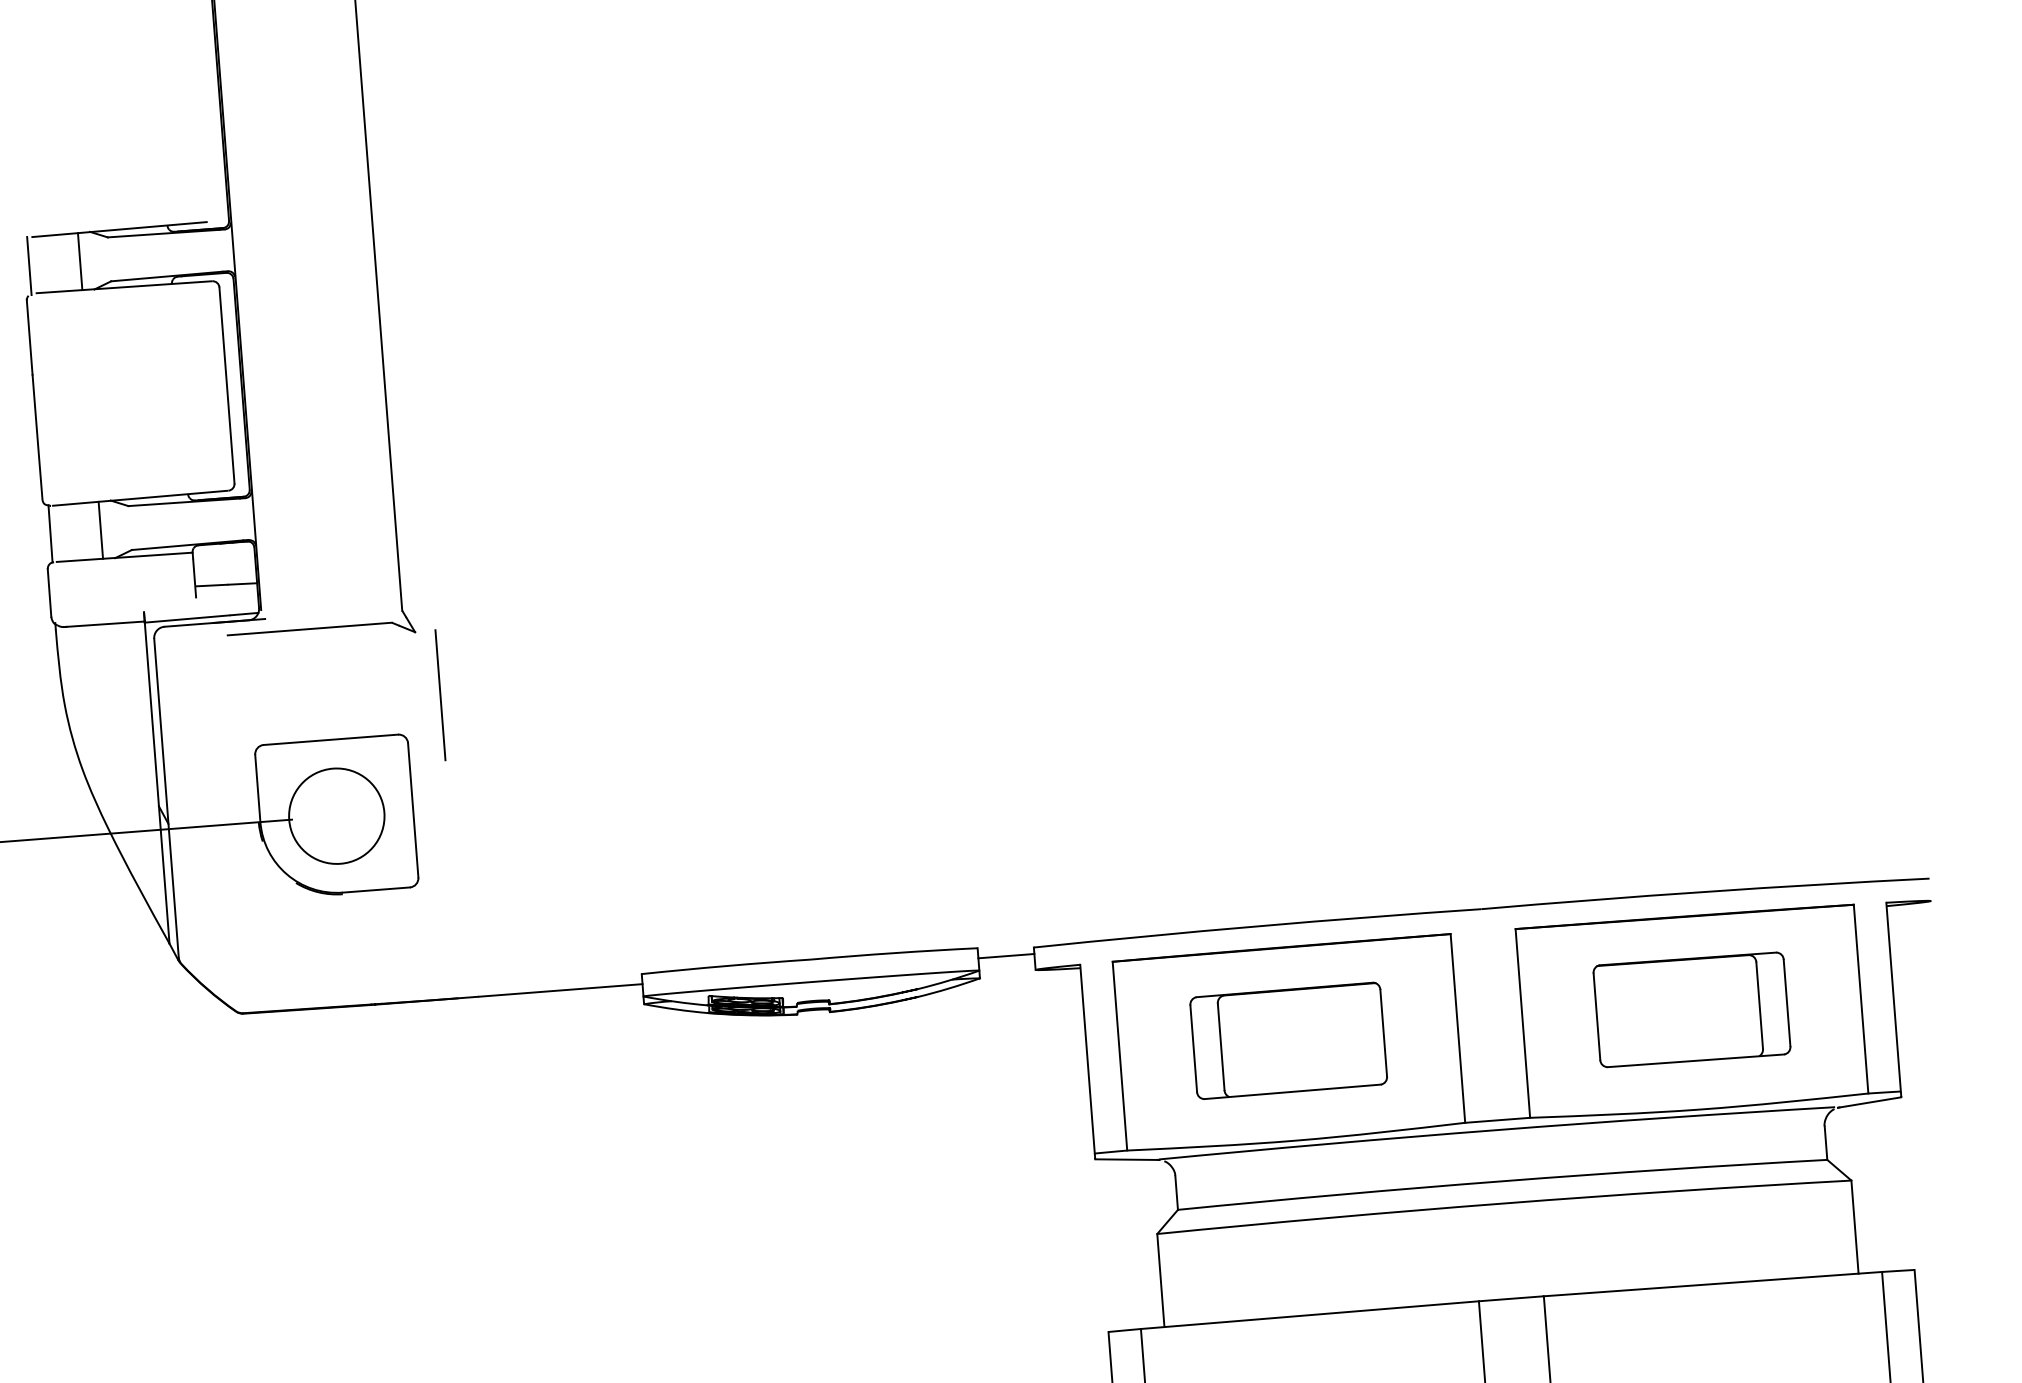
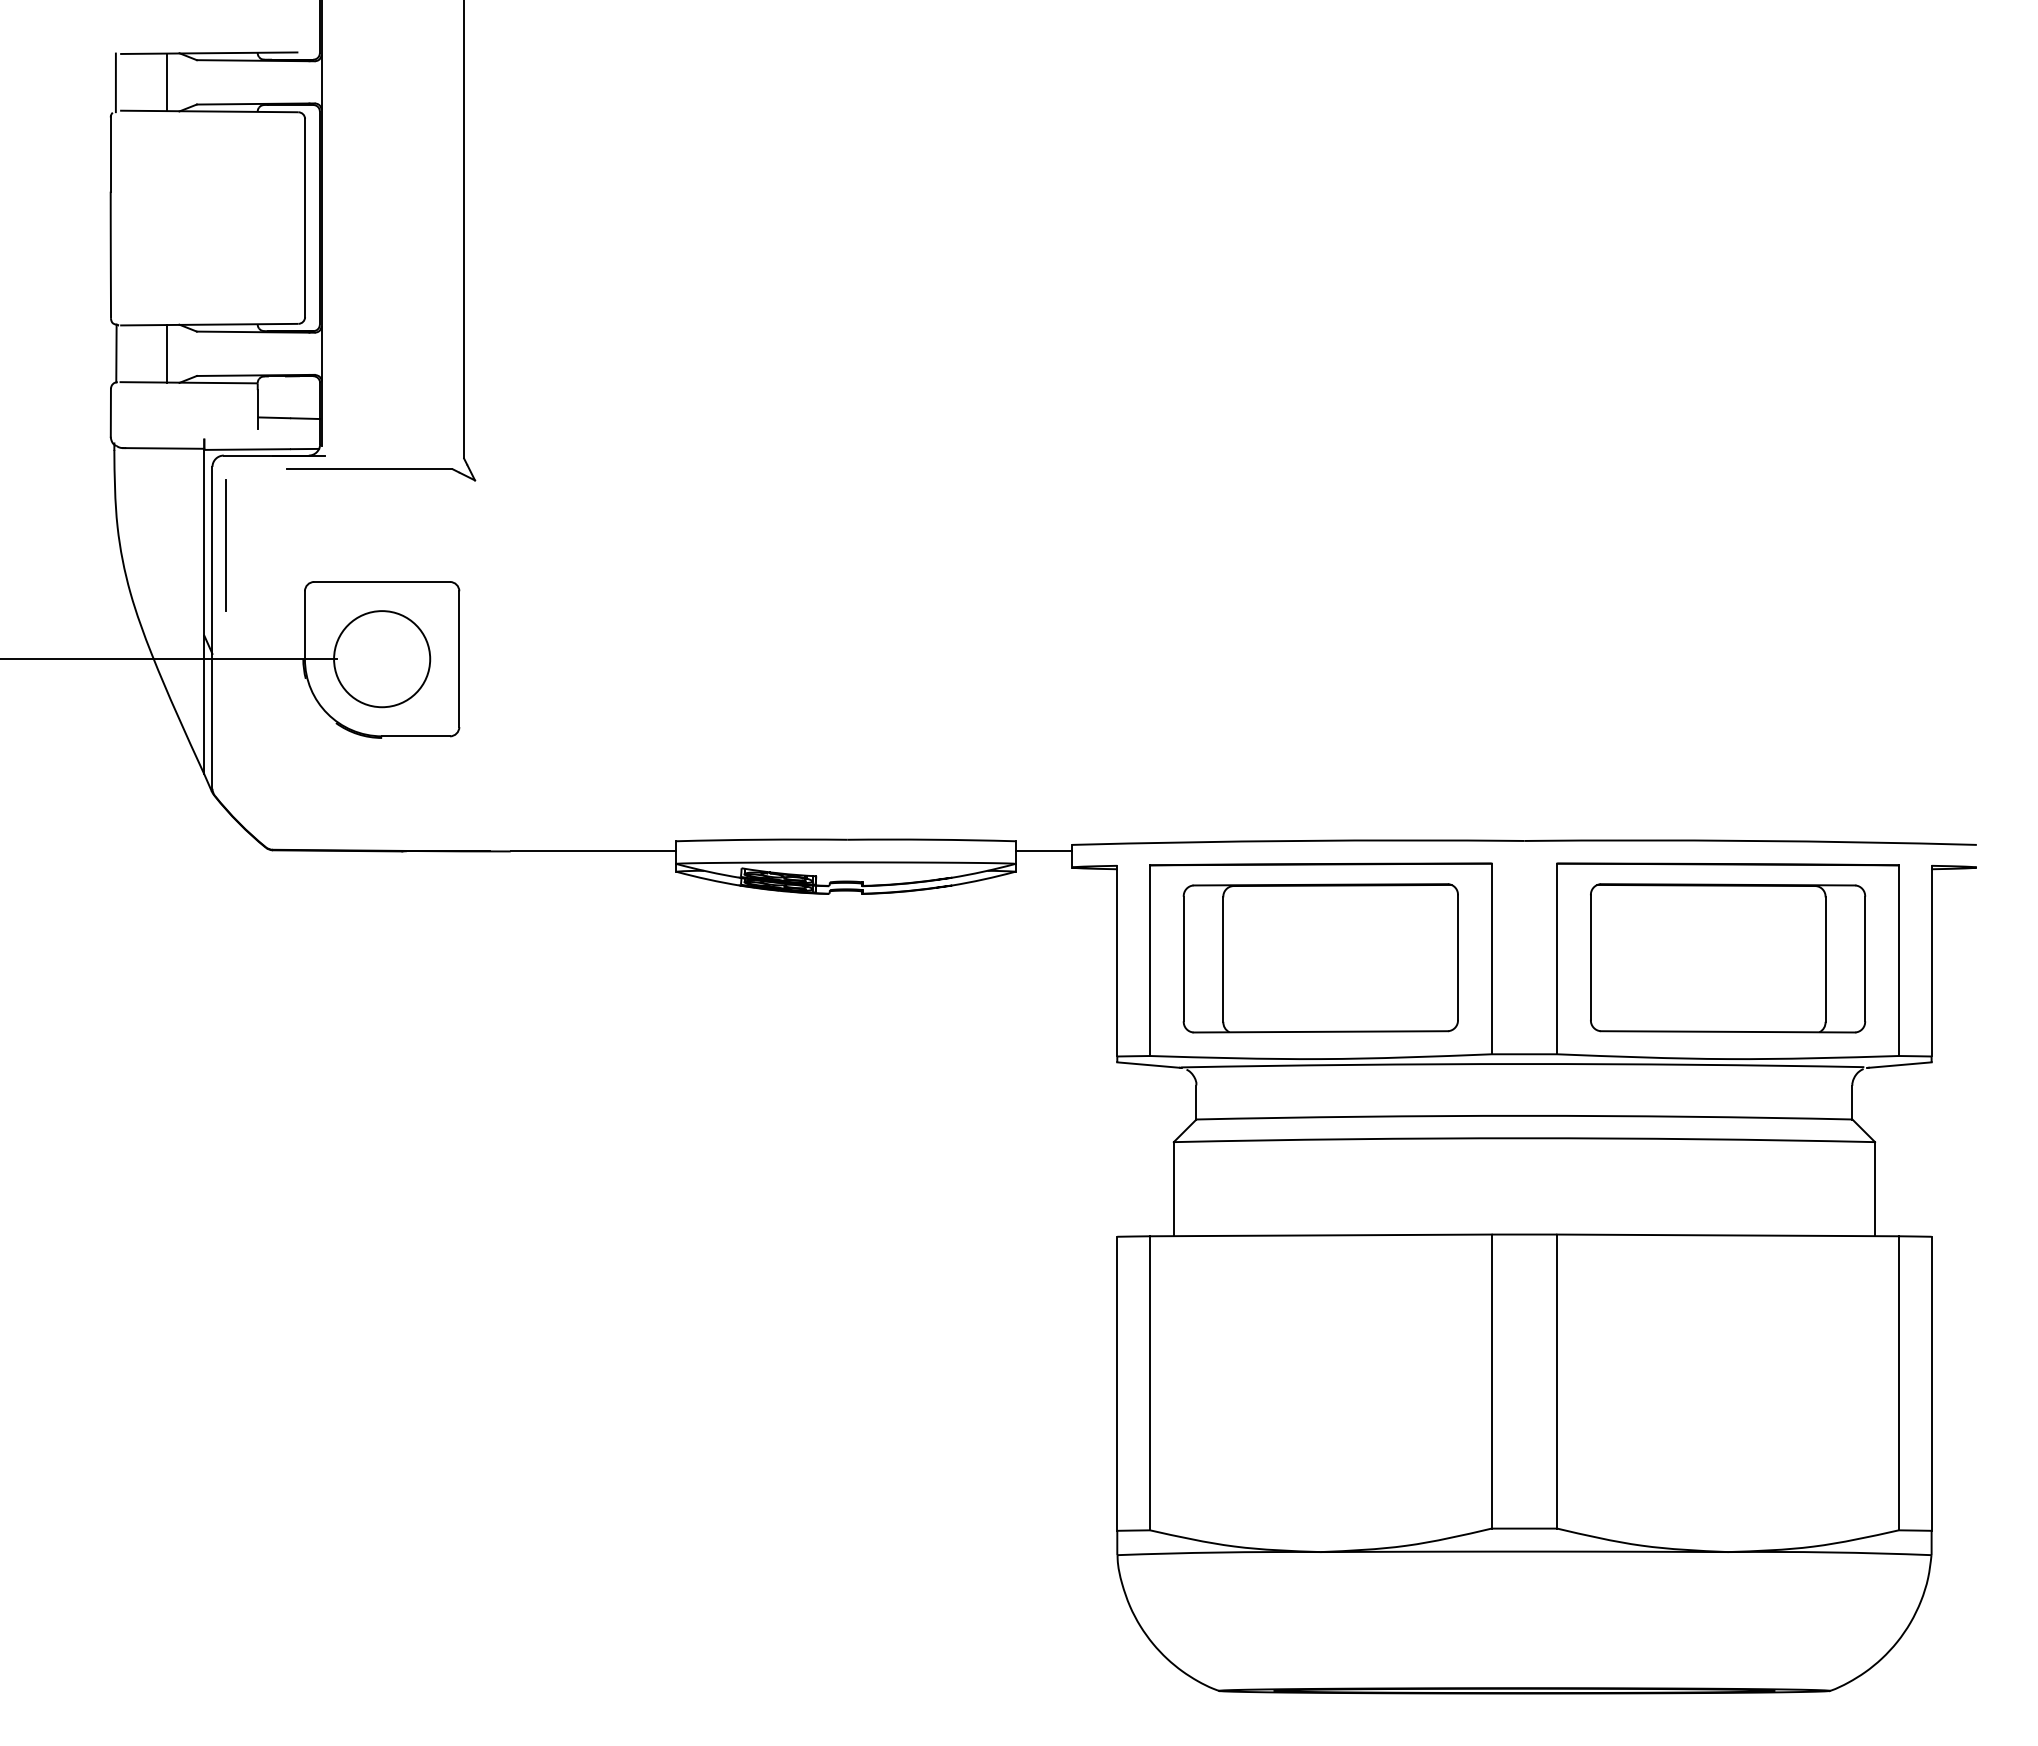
line: (440, 695) -> (225, 545), moved
part: (1692, 1009) -> (1728, 958), size x1.43
part: (1288, 1041) -> (1320, 958), size x1.43

